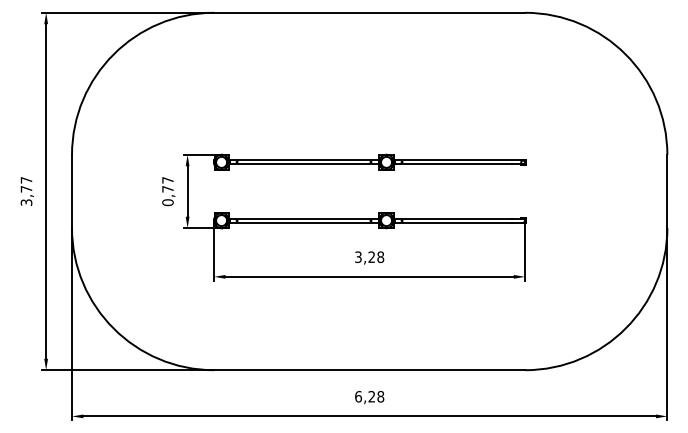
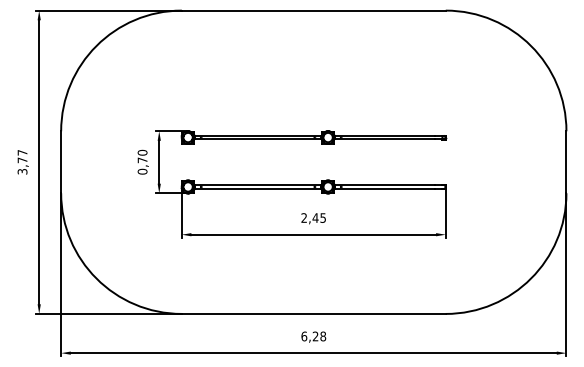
text: (167, 179) -> (142, 152), 0,77 -> 0,70
text: (369, 257) -> (313, 218), 3,28 -> 2,45

